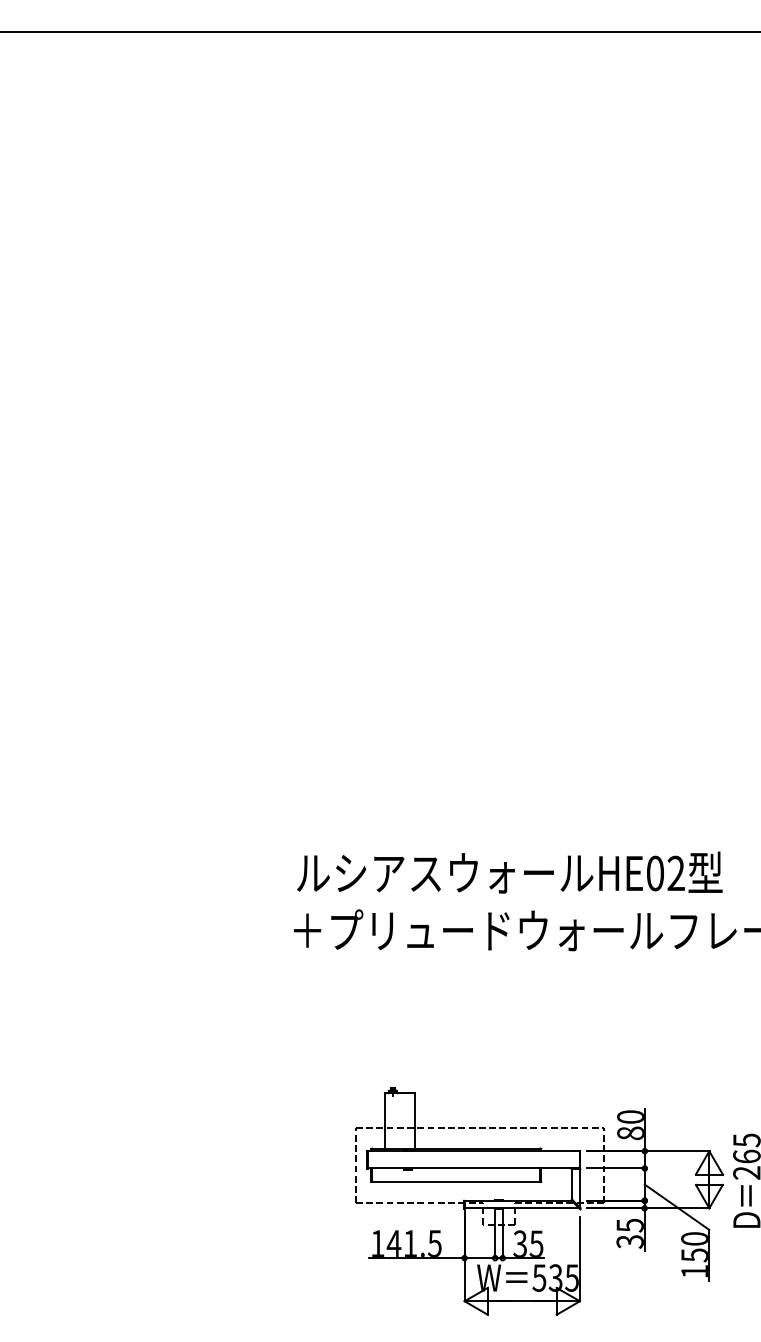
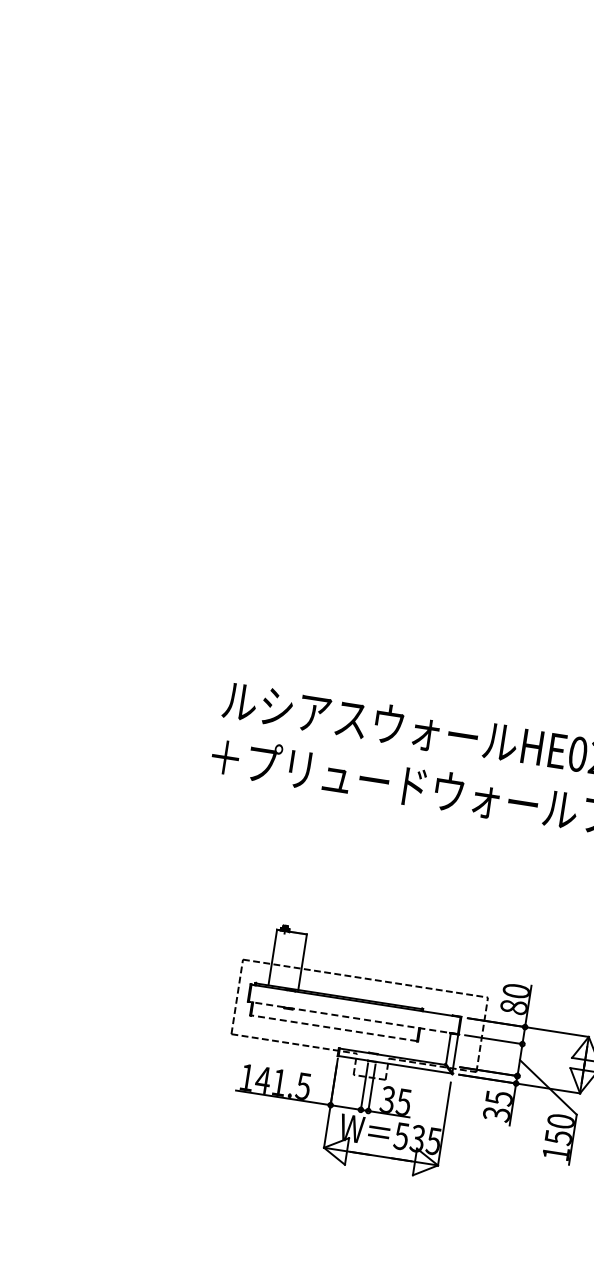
line: (473, 1168) -> (353, 1017), solid -> dashed
line: (456, 1181) -> (334, 1028), solid -> dashed

